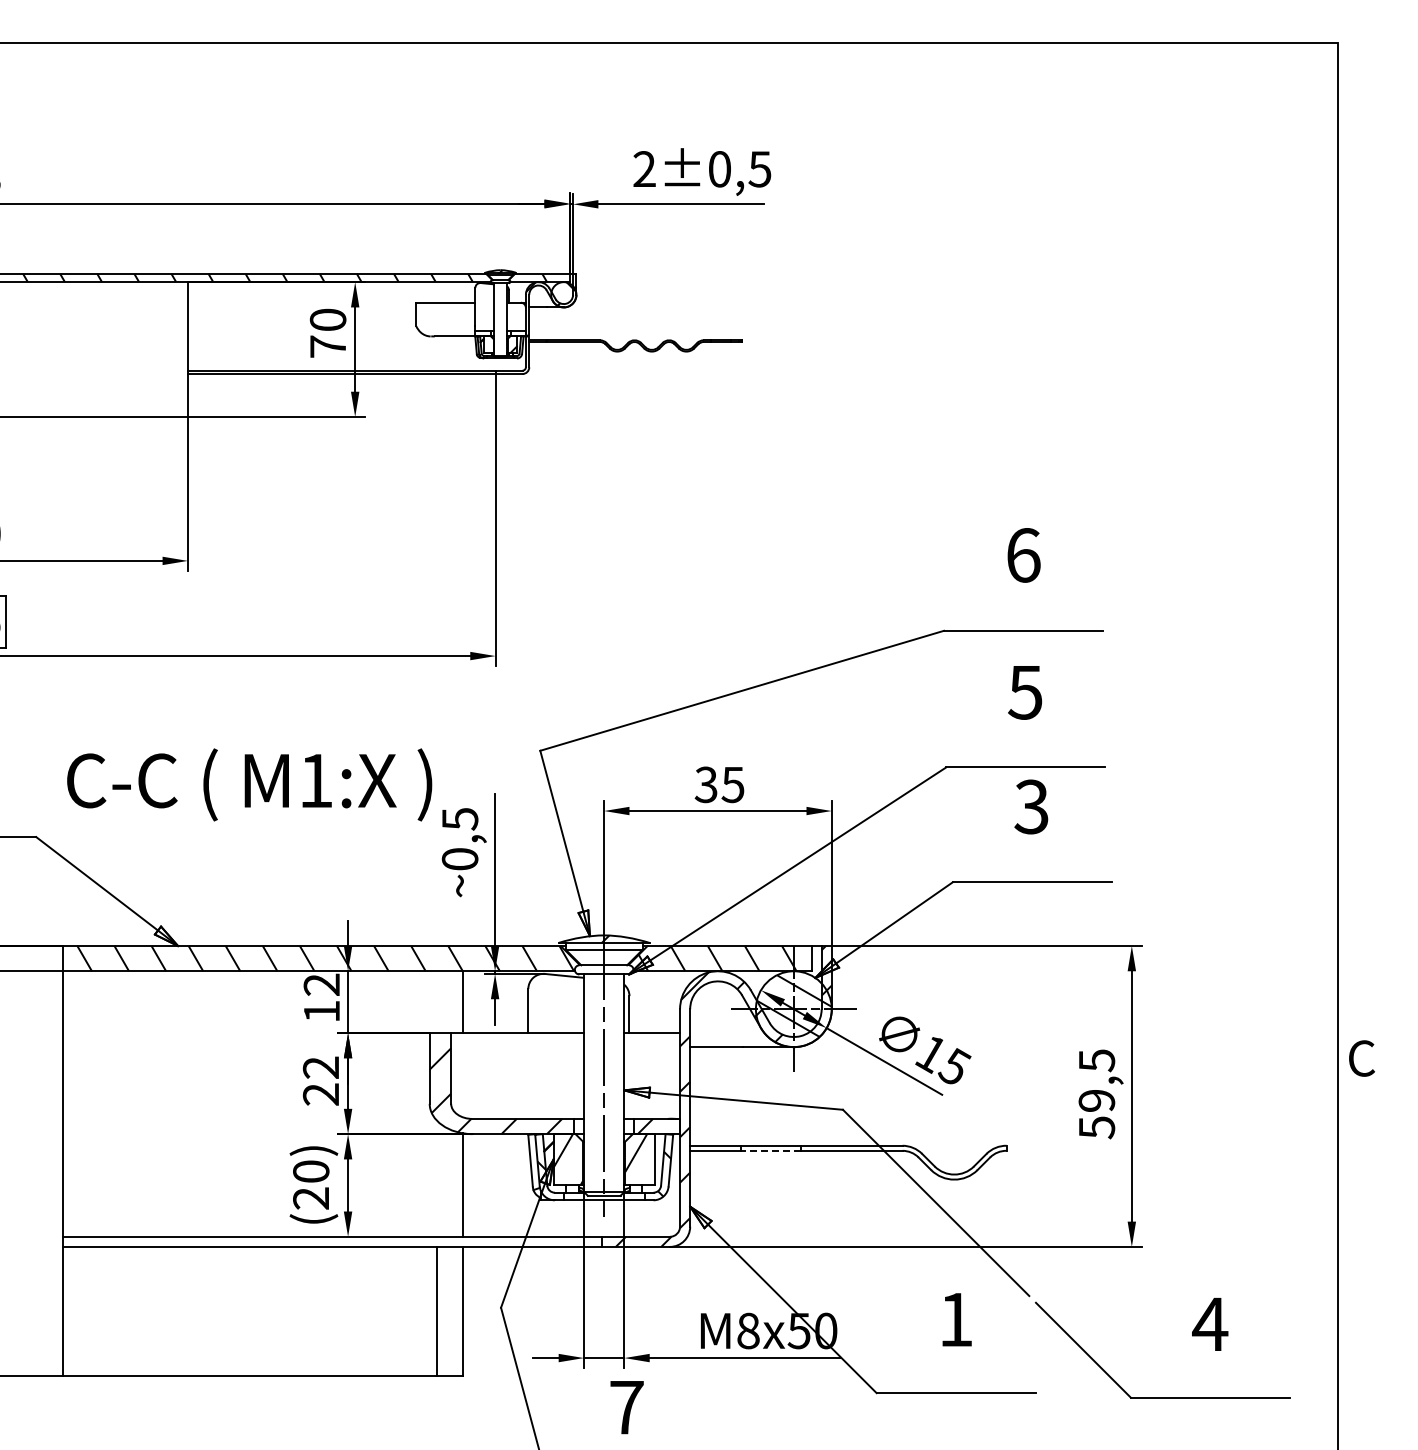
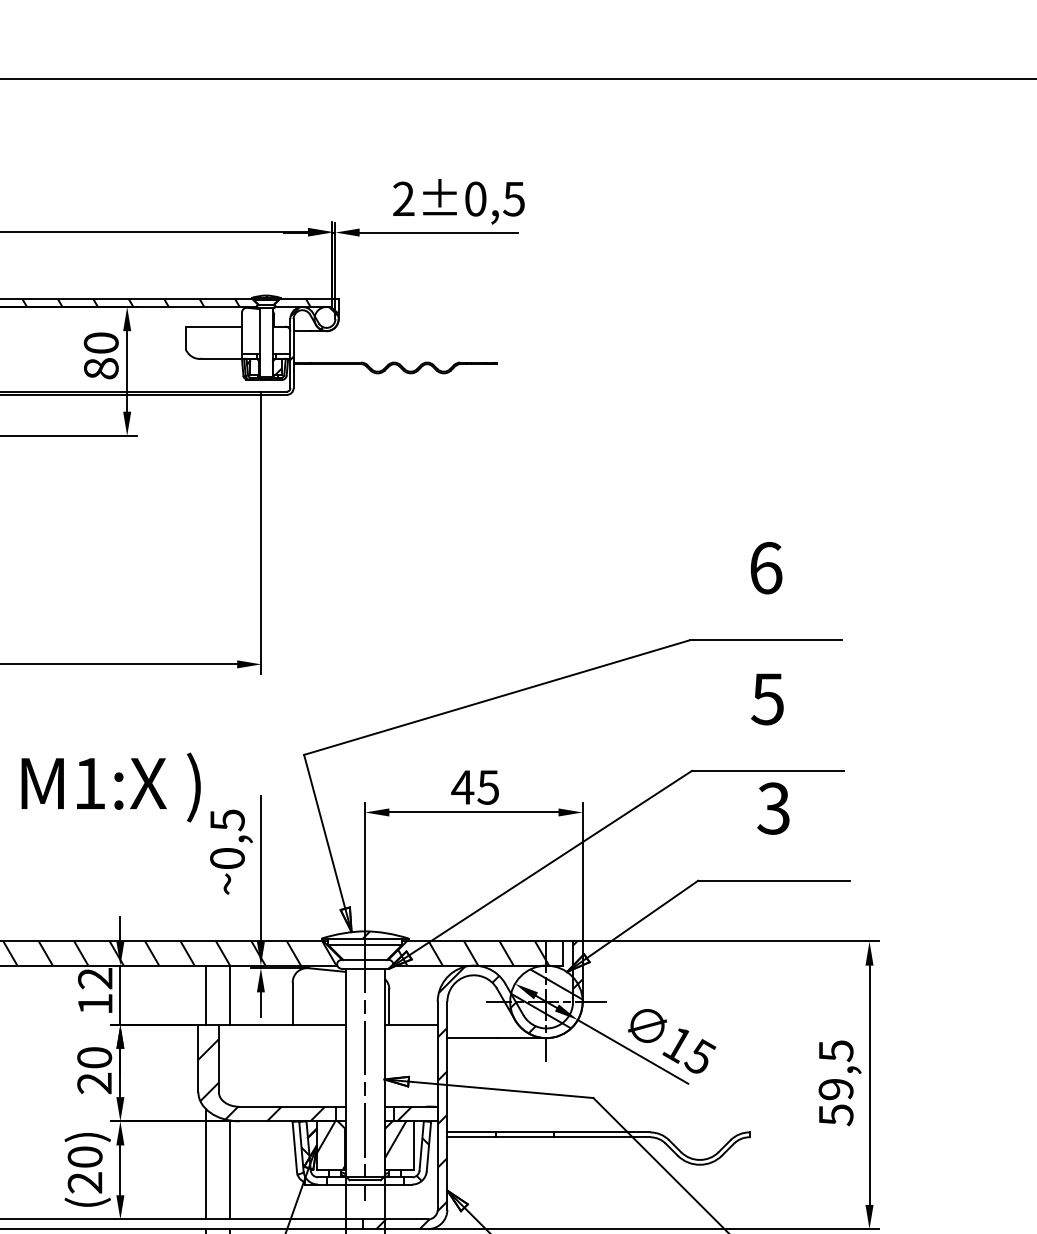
text: (328, 346) -> (101, 368), 70 -> 80
text: (706, 784) -> (462, 787), 35 -> 45
line: (437, 1001) -> (205, 994), added
text: (320, 1067) -> (94, 1057), 22 -> 20
line: (770, 1150) -> (524, 1136), dashed -> solid
line: (437, 1178) -> (205, 1163), added

